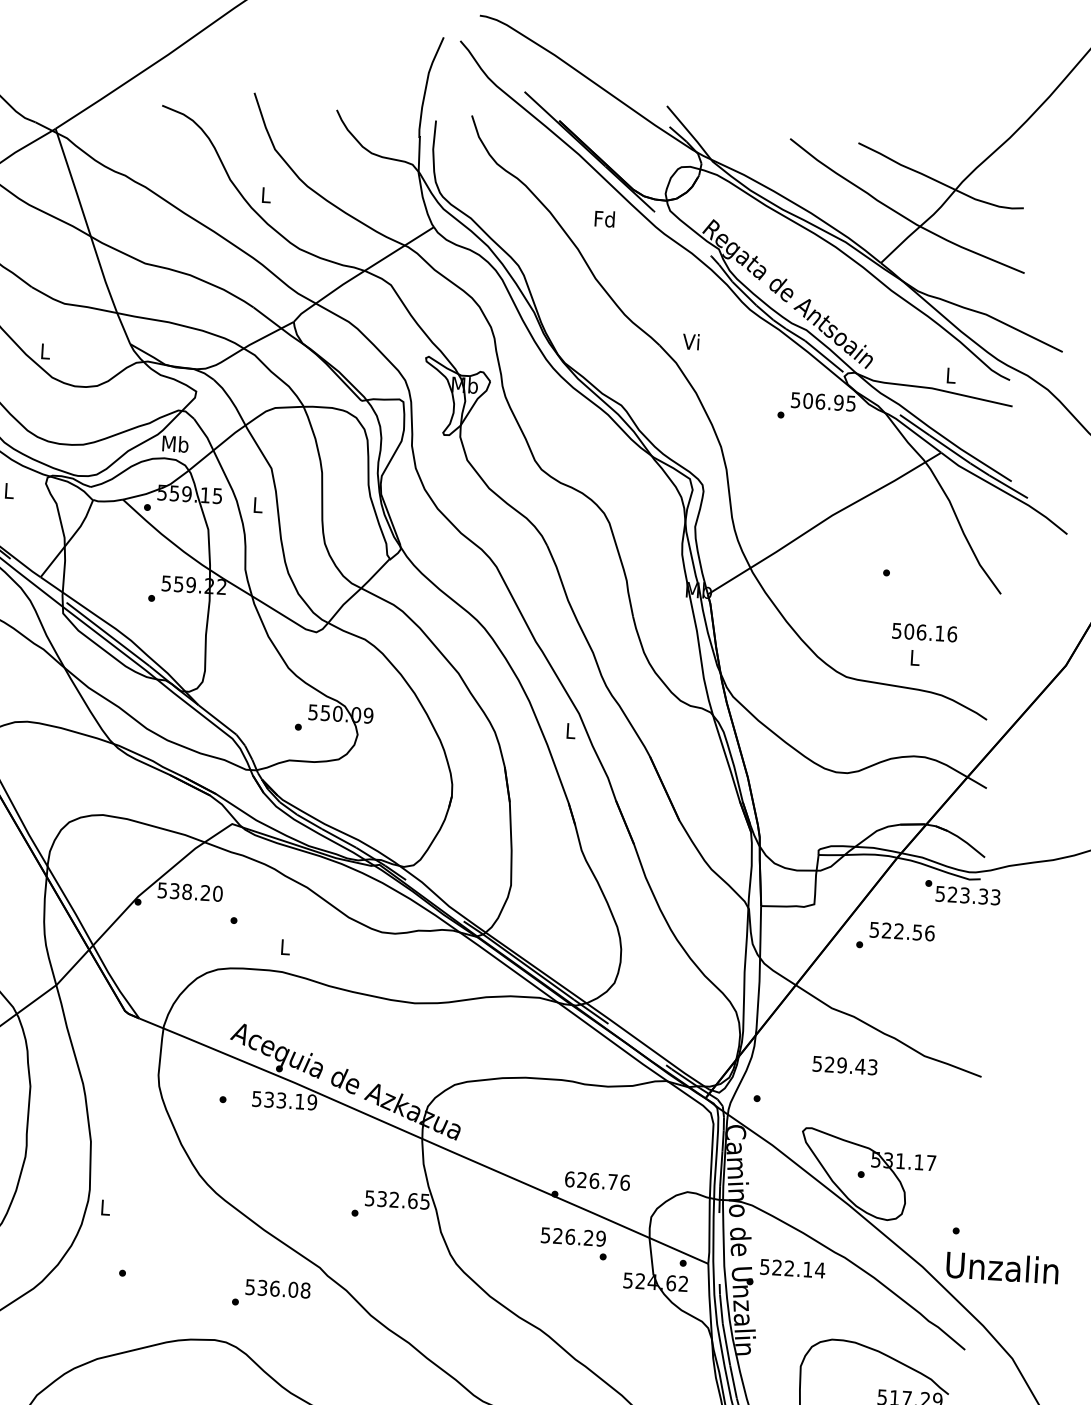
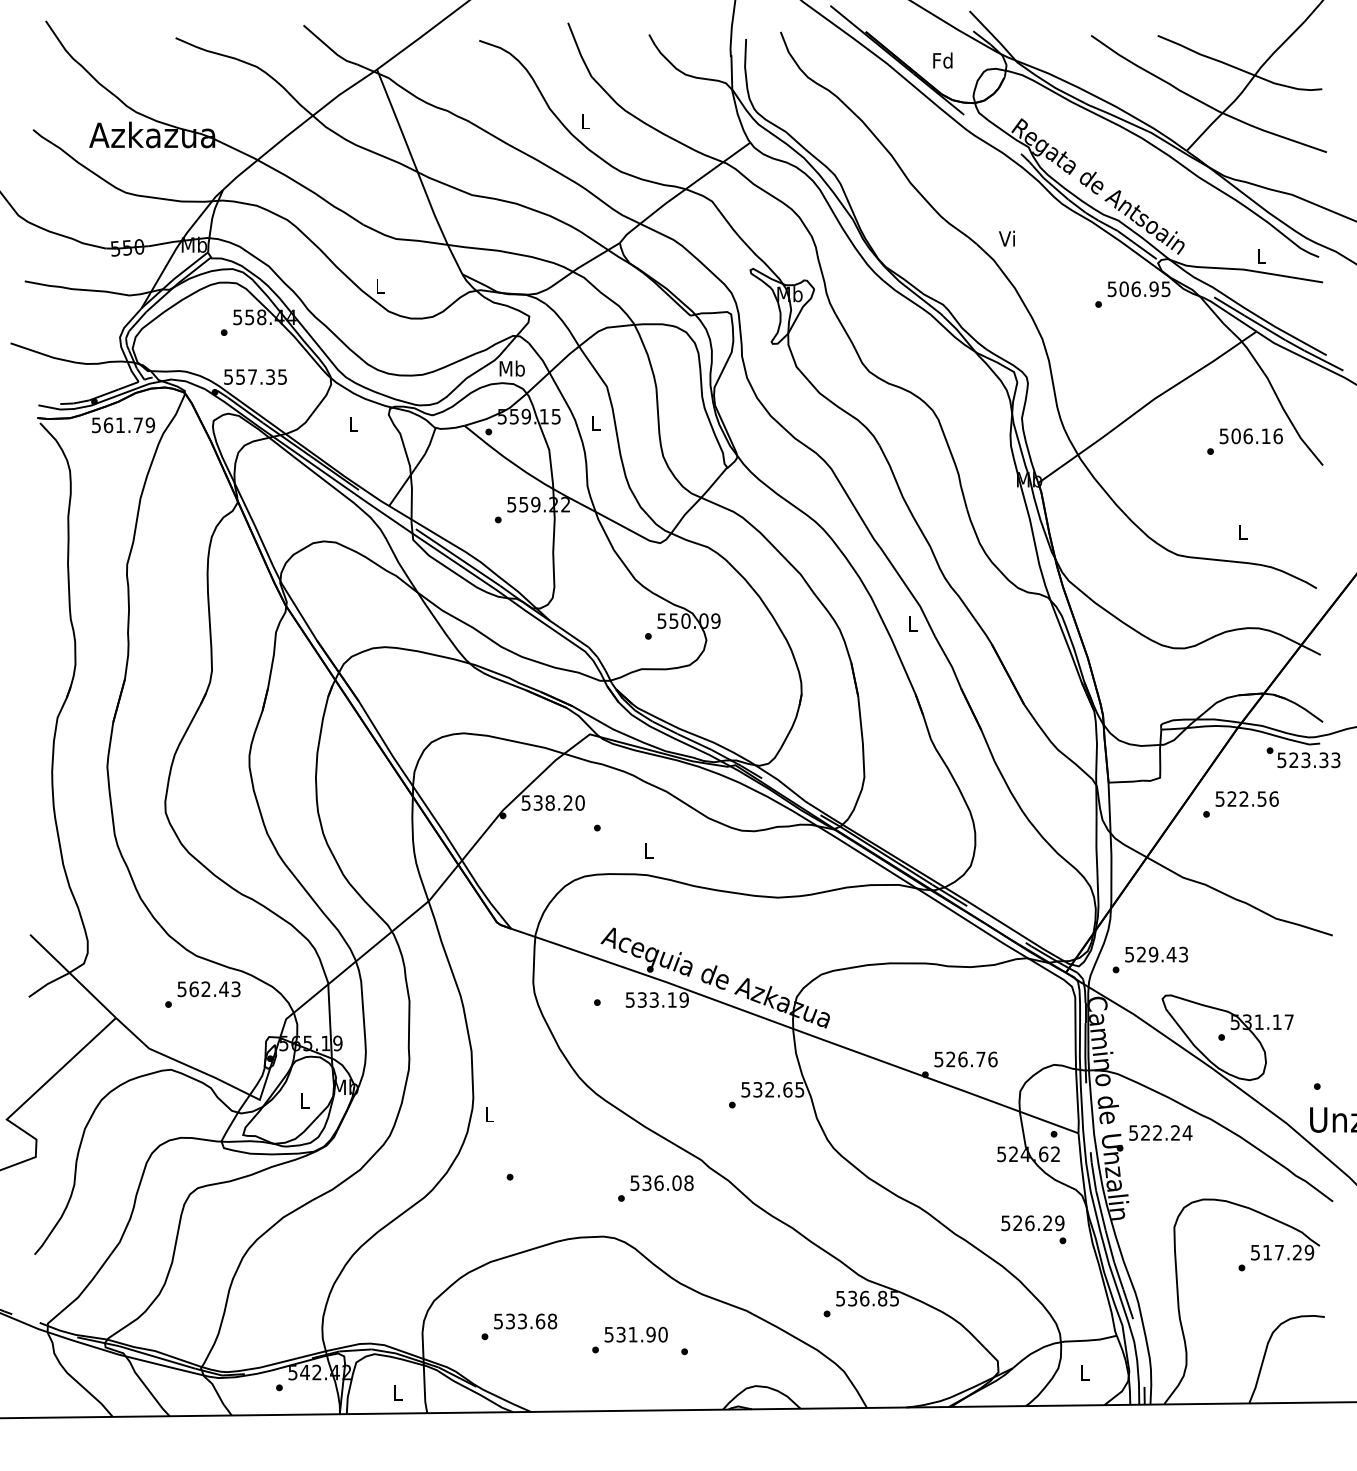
text: (604, 218) -> (942, 60), moved
text: (924, 632) -> (1250, 436), moved
text: (845, 1065) -> (1156, 954), moved
text: (569, 1179) -> (938, 1059), 626.76 -> 526.76
text: (573, 1243) -> (1033, 1229), moved
text: (807, 1269) -> (1175, 1132), 522.14 -> 522.24

